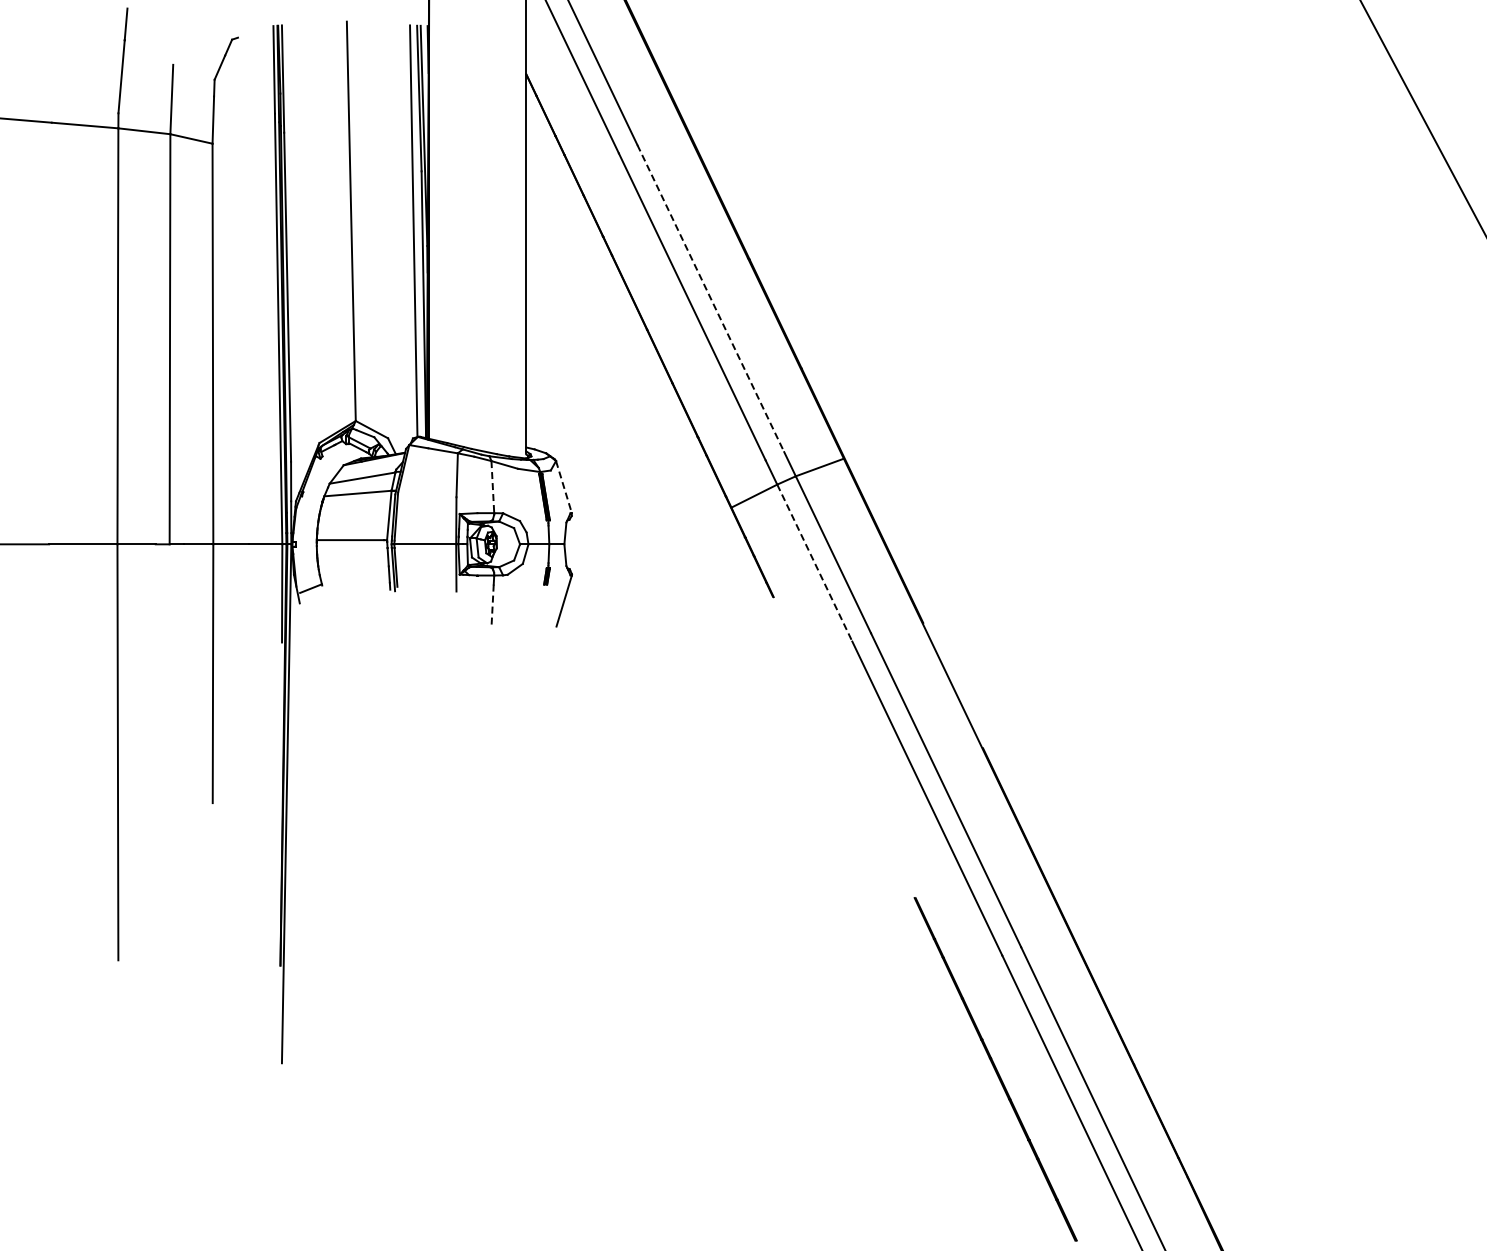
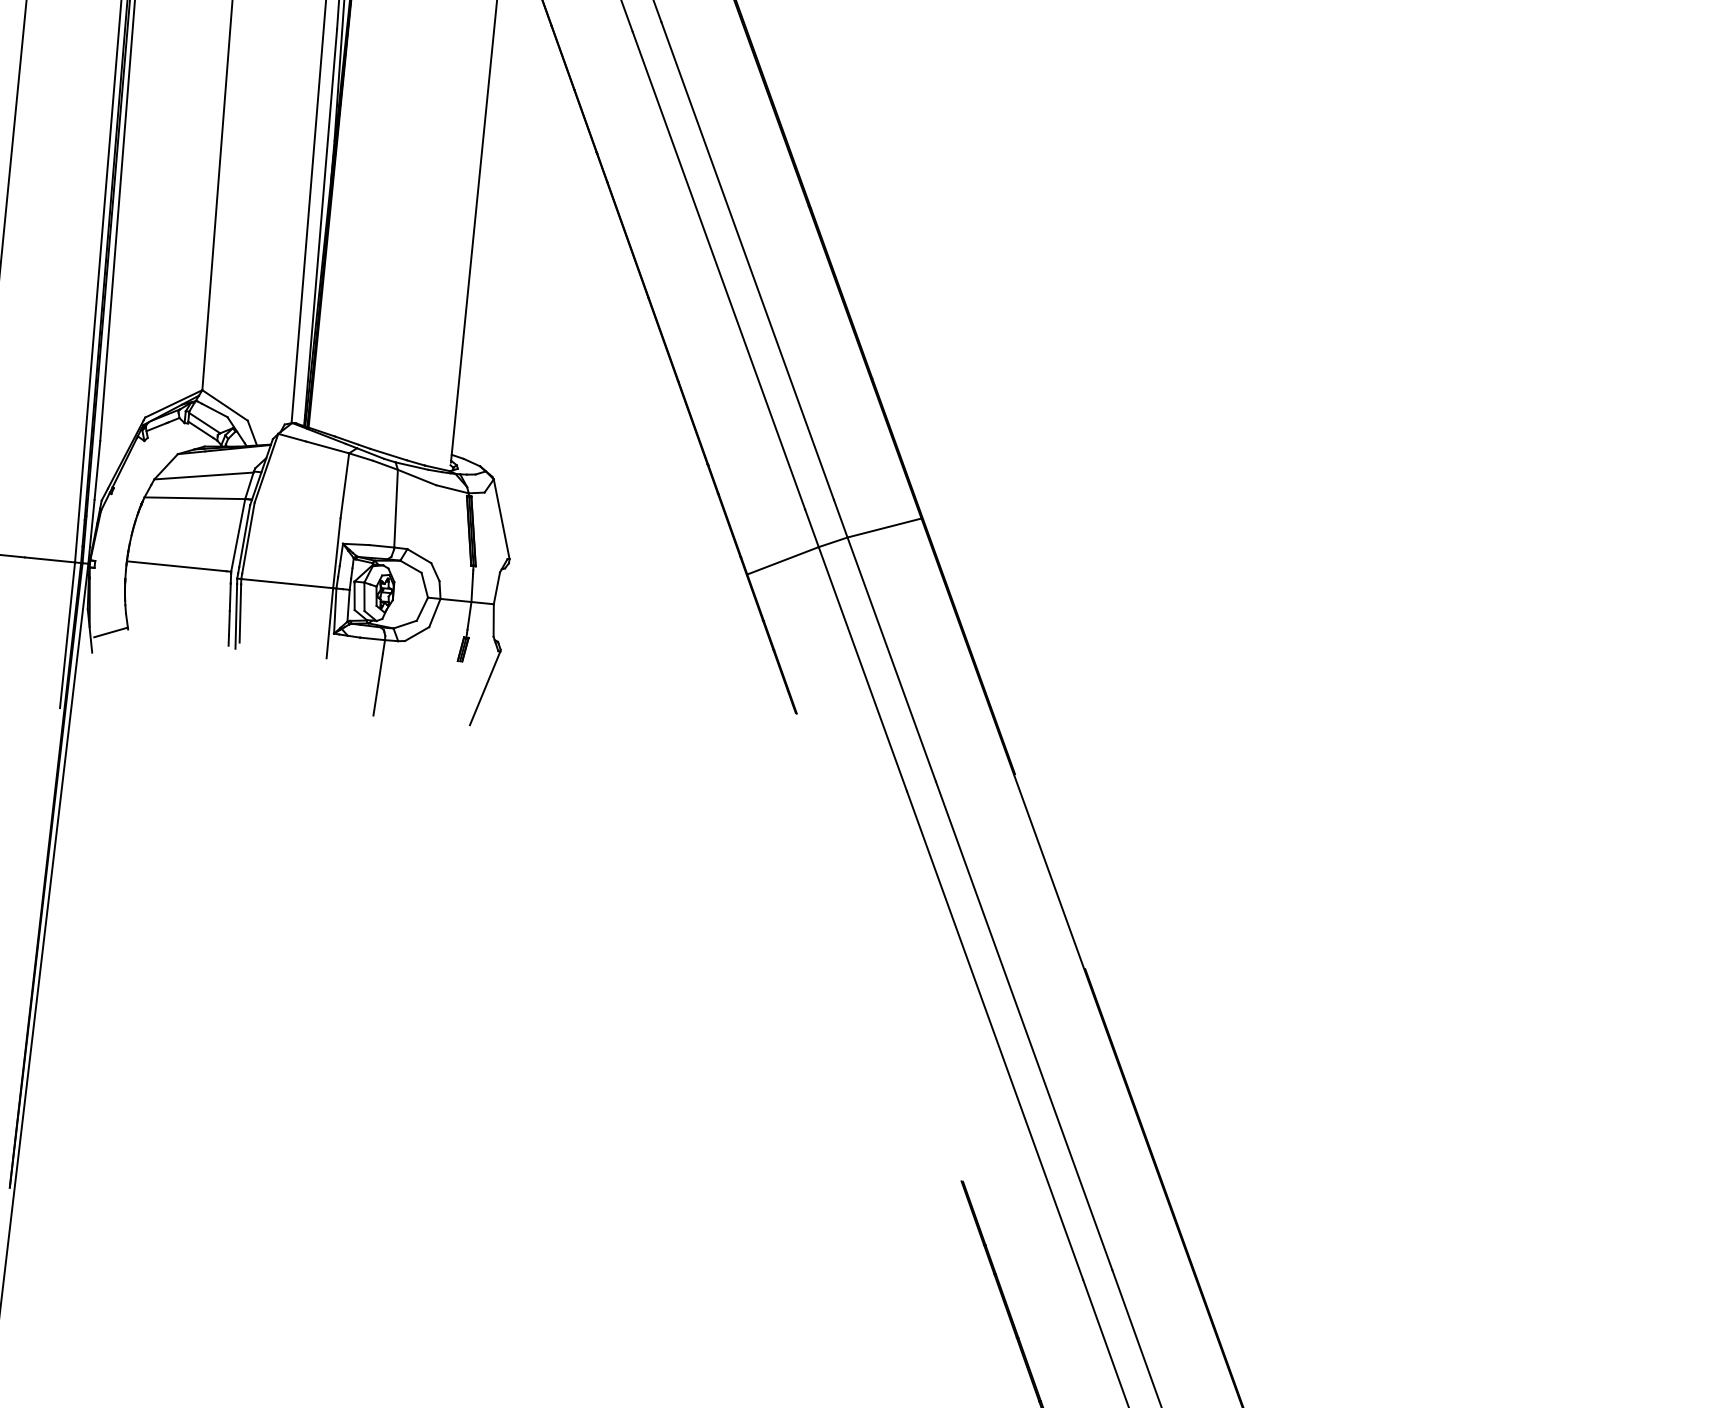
line: (711, 299) -> (748, 262), dashed -> solid
line: (492, 487) -> (395, 509), dashed -> solid
line: (564, 487) -> (502, 519), dashed -> solid
line: (814, 563) -> (862, 669), dashed -> solid
line: (492, 606) -> (377, 685), dashed -> solid

